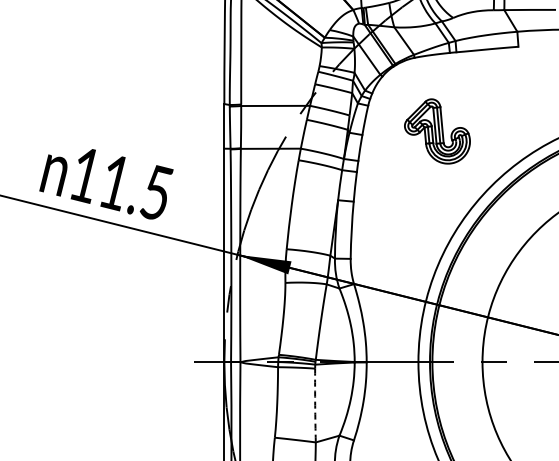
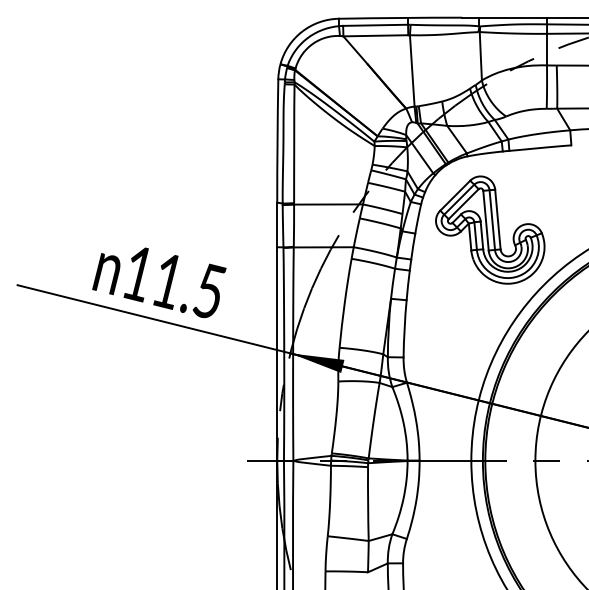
part: (437, 130) -> (490, 229), size x1.67
arc: (315, 405) -> (368, 504), dashed -> solid

